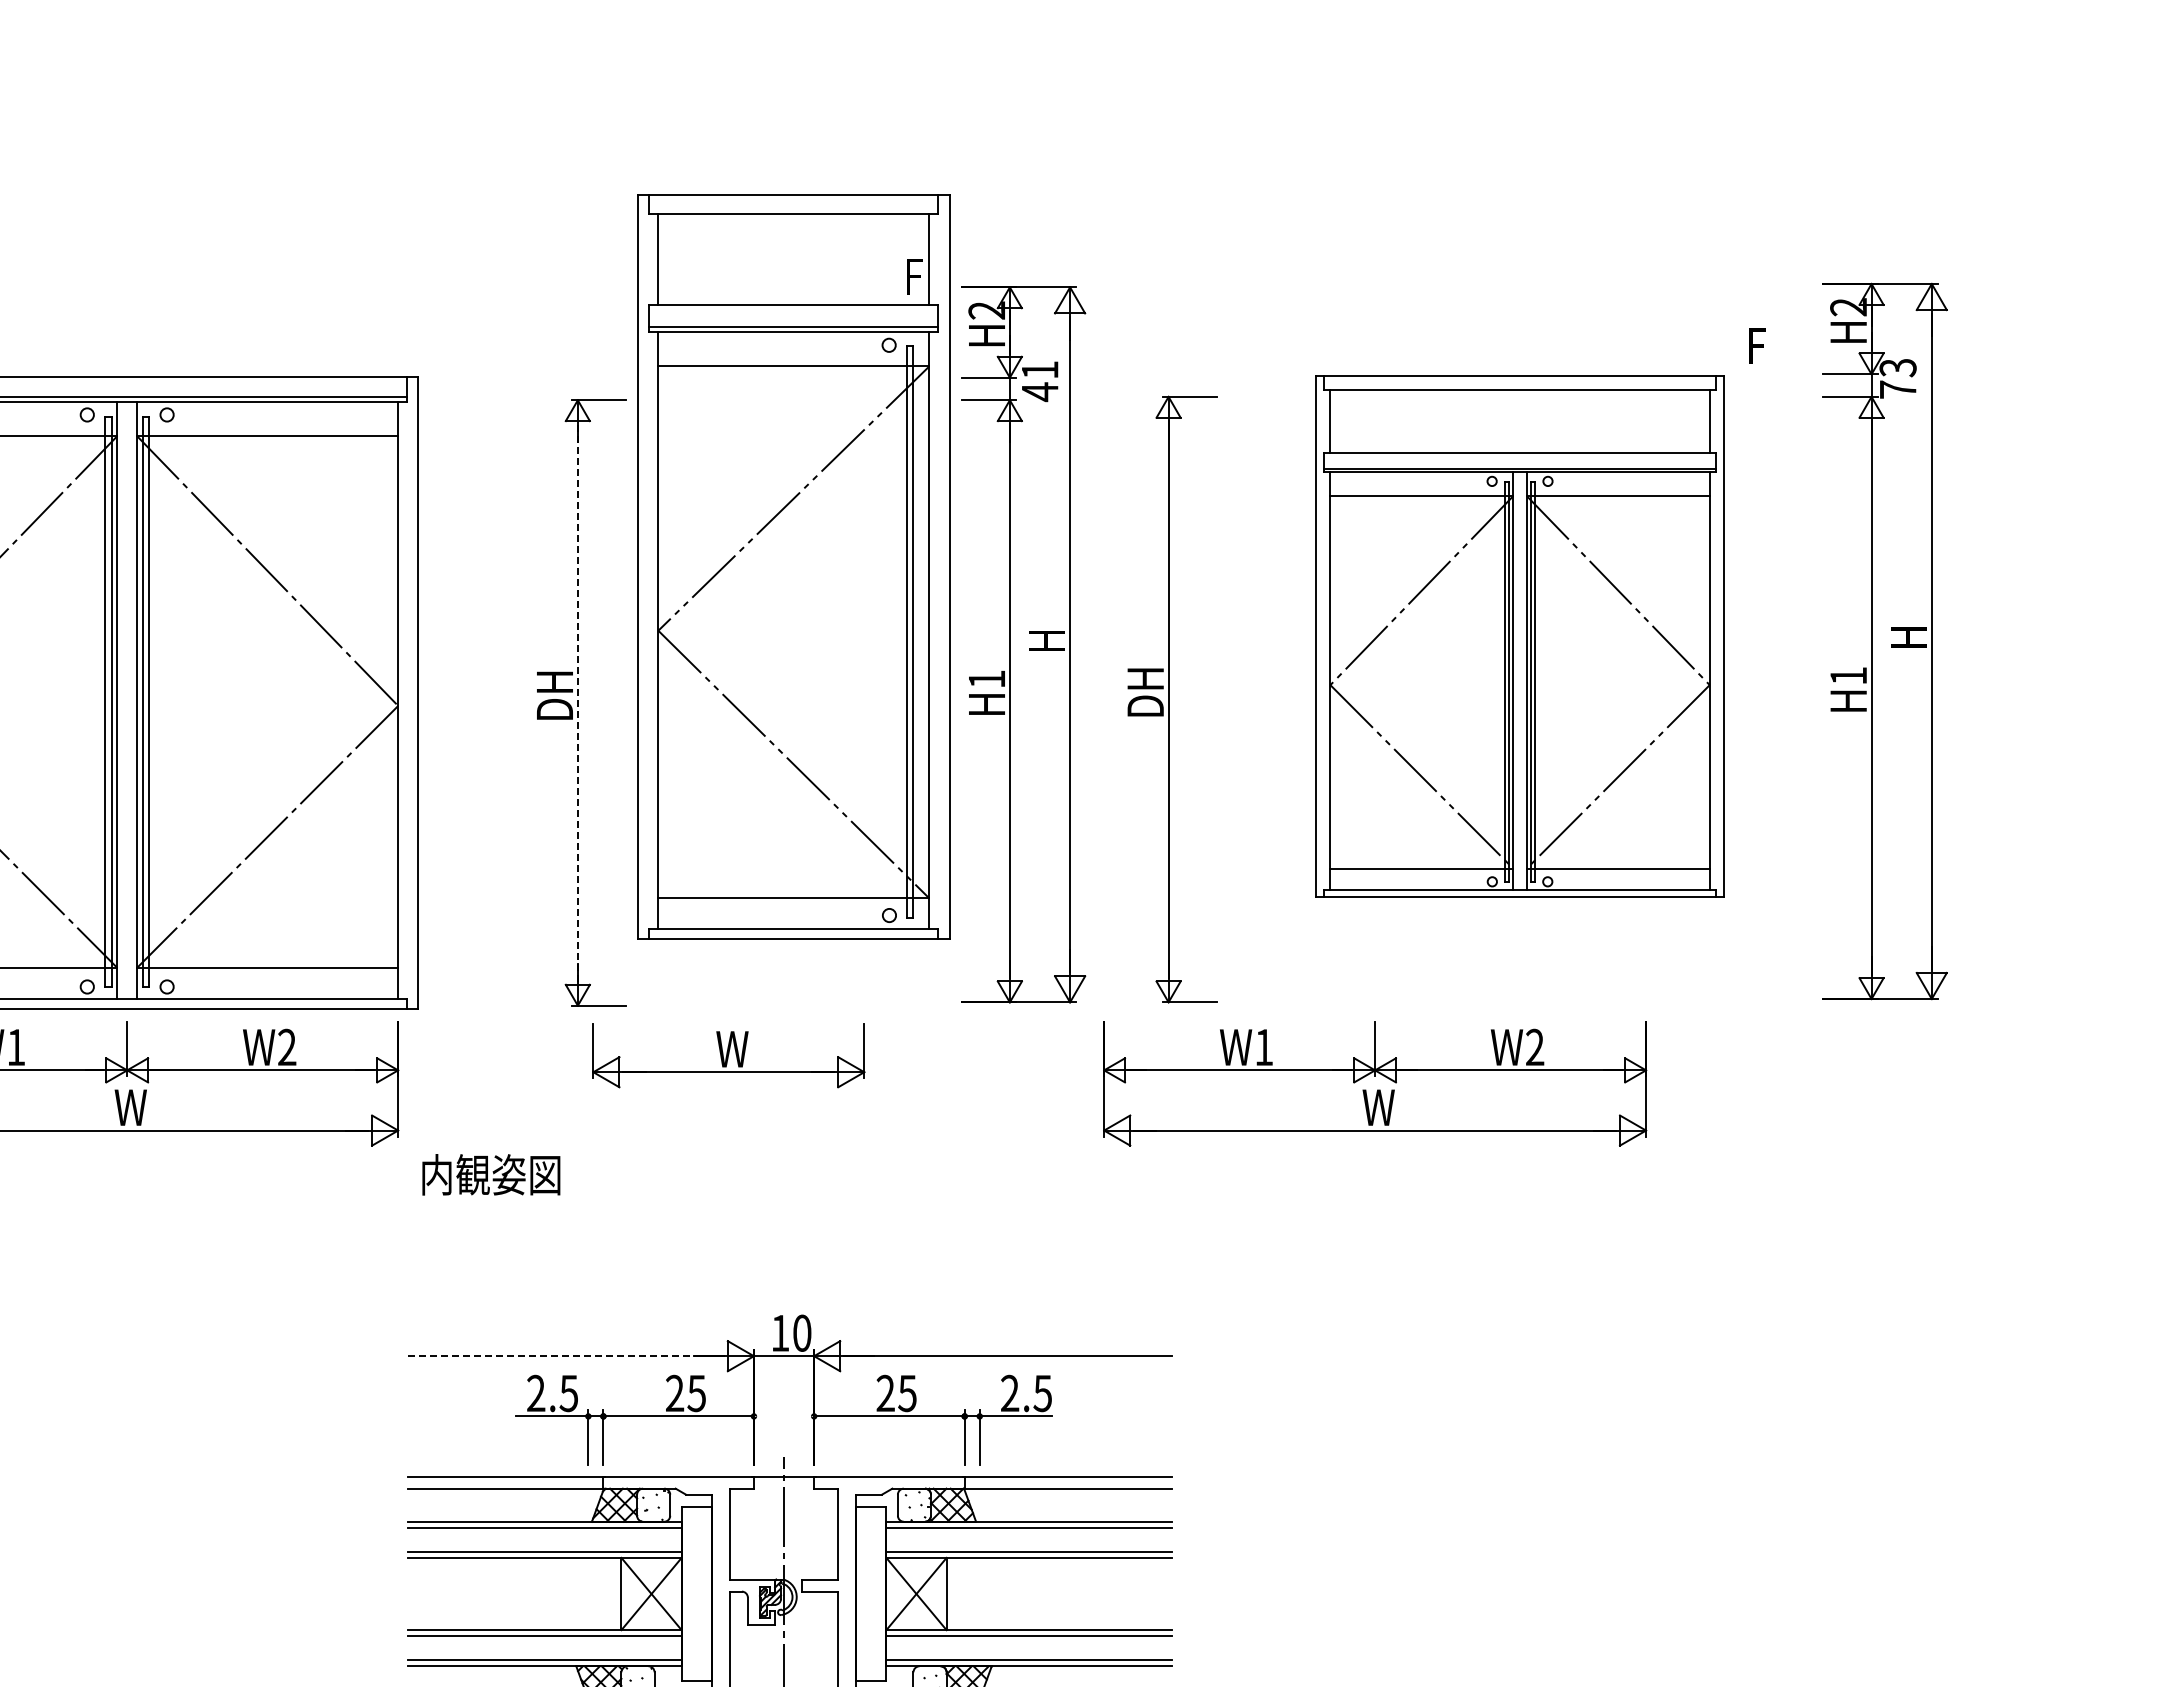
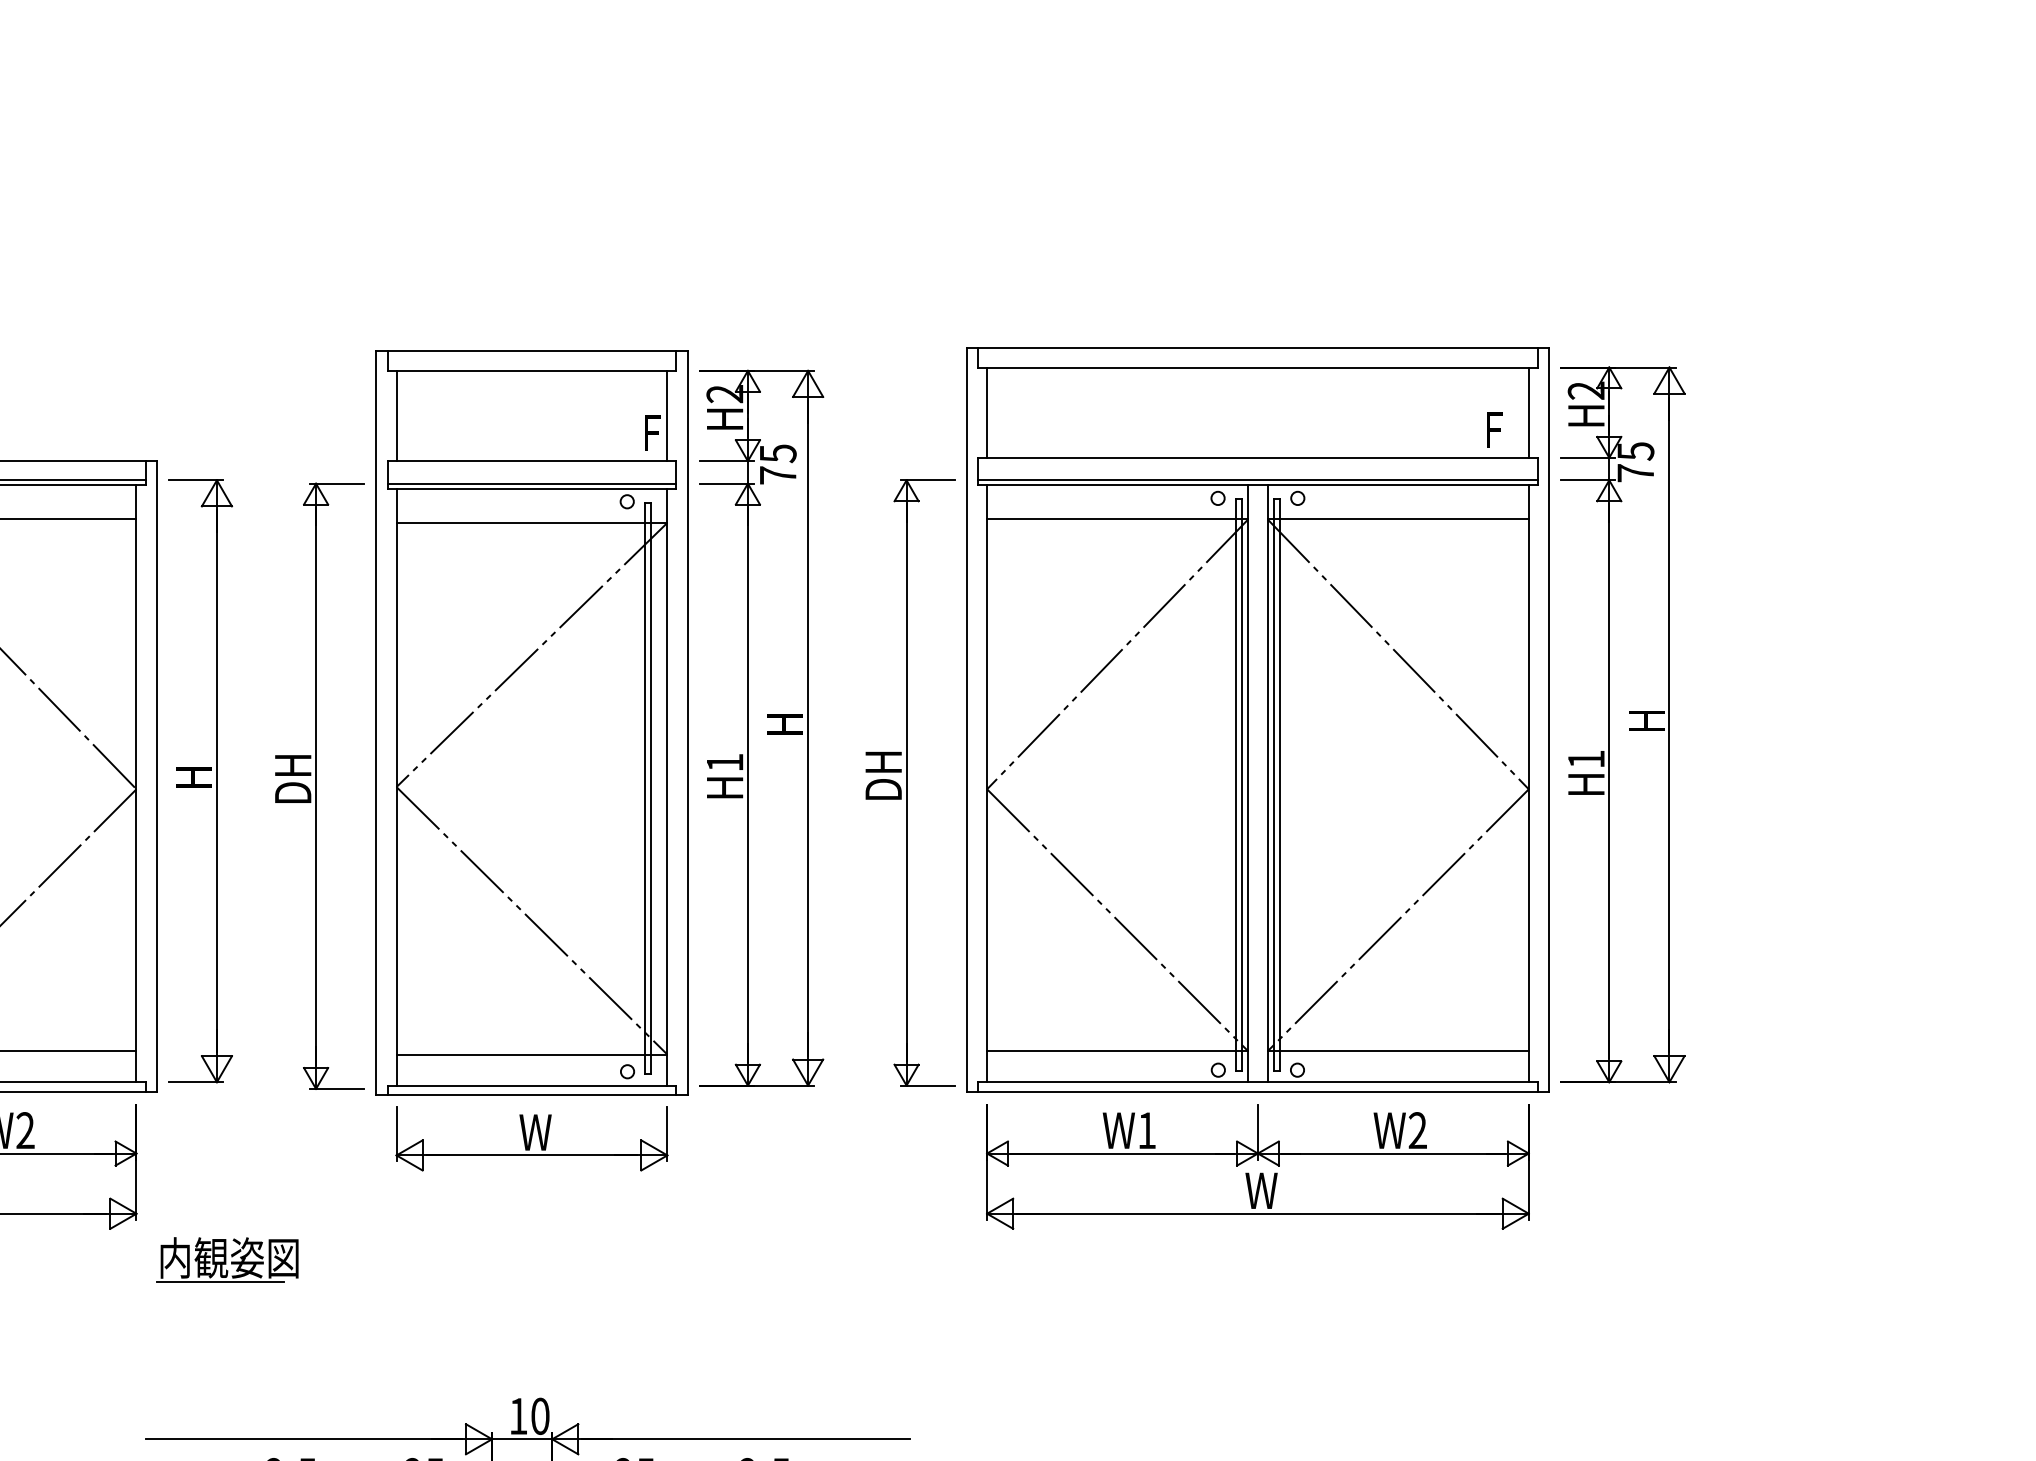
text: (1897, 368) -> (1635, 451), 73 -> 75
text: (1040, 381) -> (778, 464), 41 -> 75
part: (793, 566) -> (531, 722), moved
part: (1519, 636) -> (1257, 719), size x1.43
part: (462, 697) -> (200, 780), added
line: (577, 702) -> (315, 785), dashed -> solid
part: (728, 1055) -> (531, 1138), moved
part: (1375, 1083) -> (1258, 1166), moved
line: (482, 1198) -> (220, 1281), added
line: (566, 1356) -> (304, 1439), dashed -> solid

